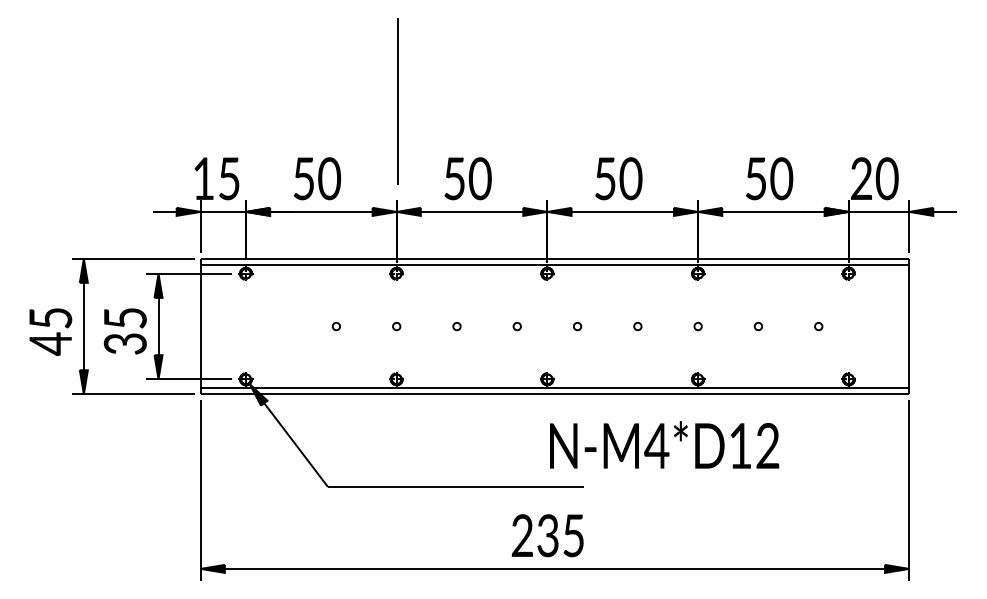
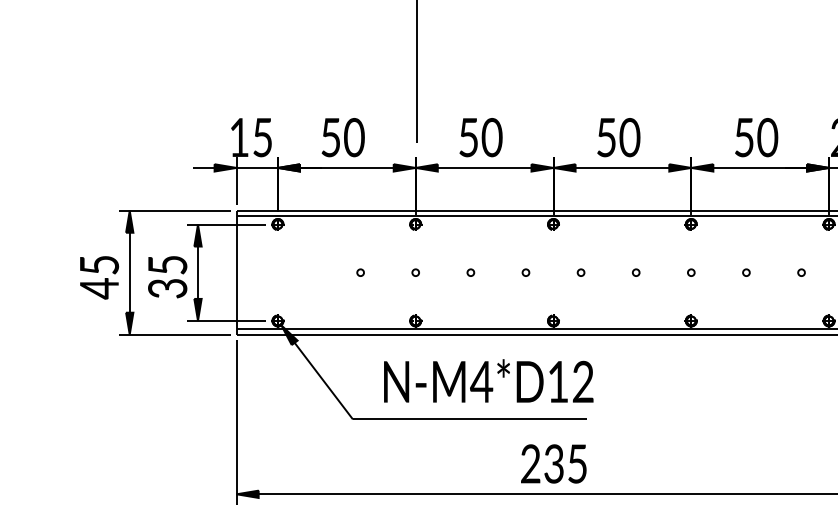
text: (664, 444) -> (488, 380), moved

